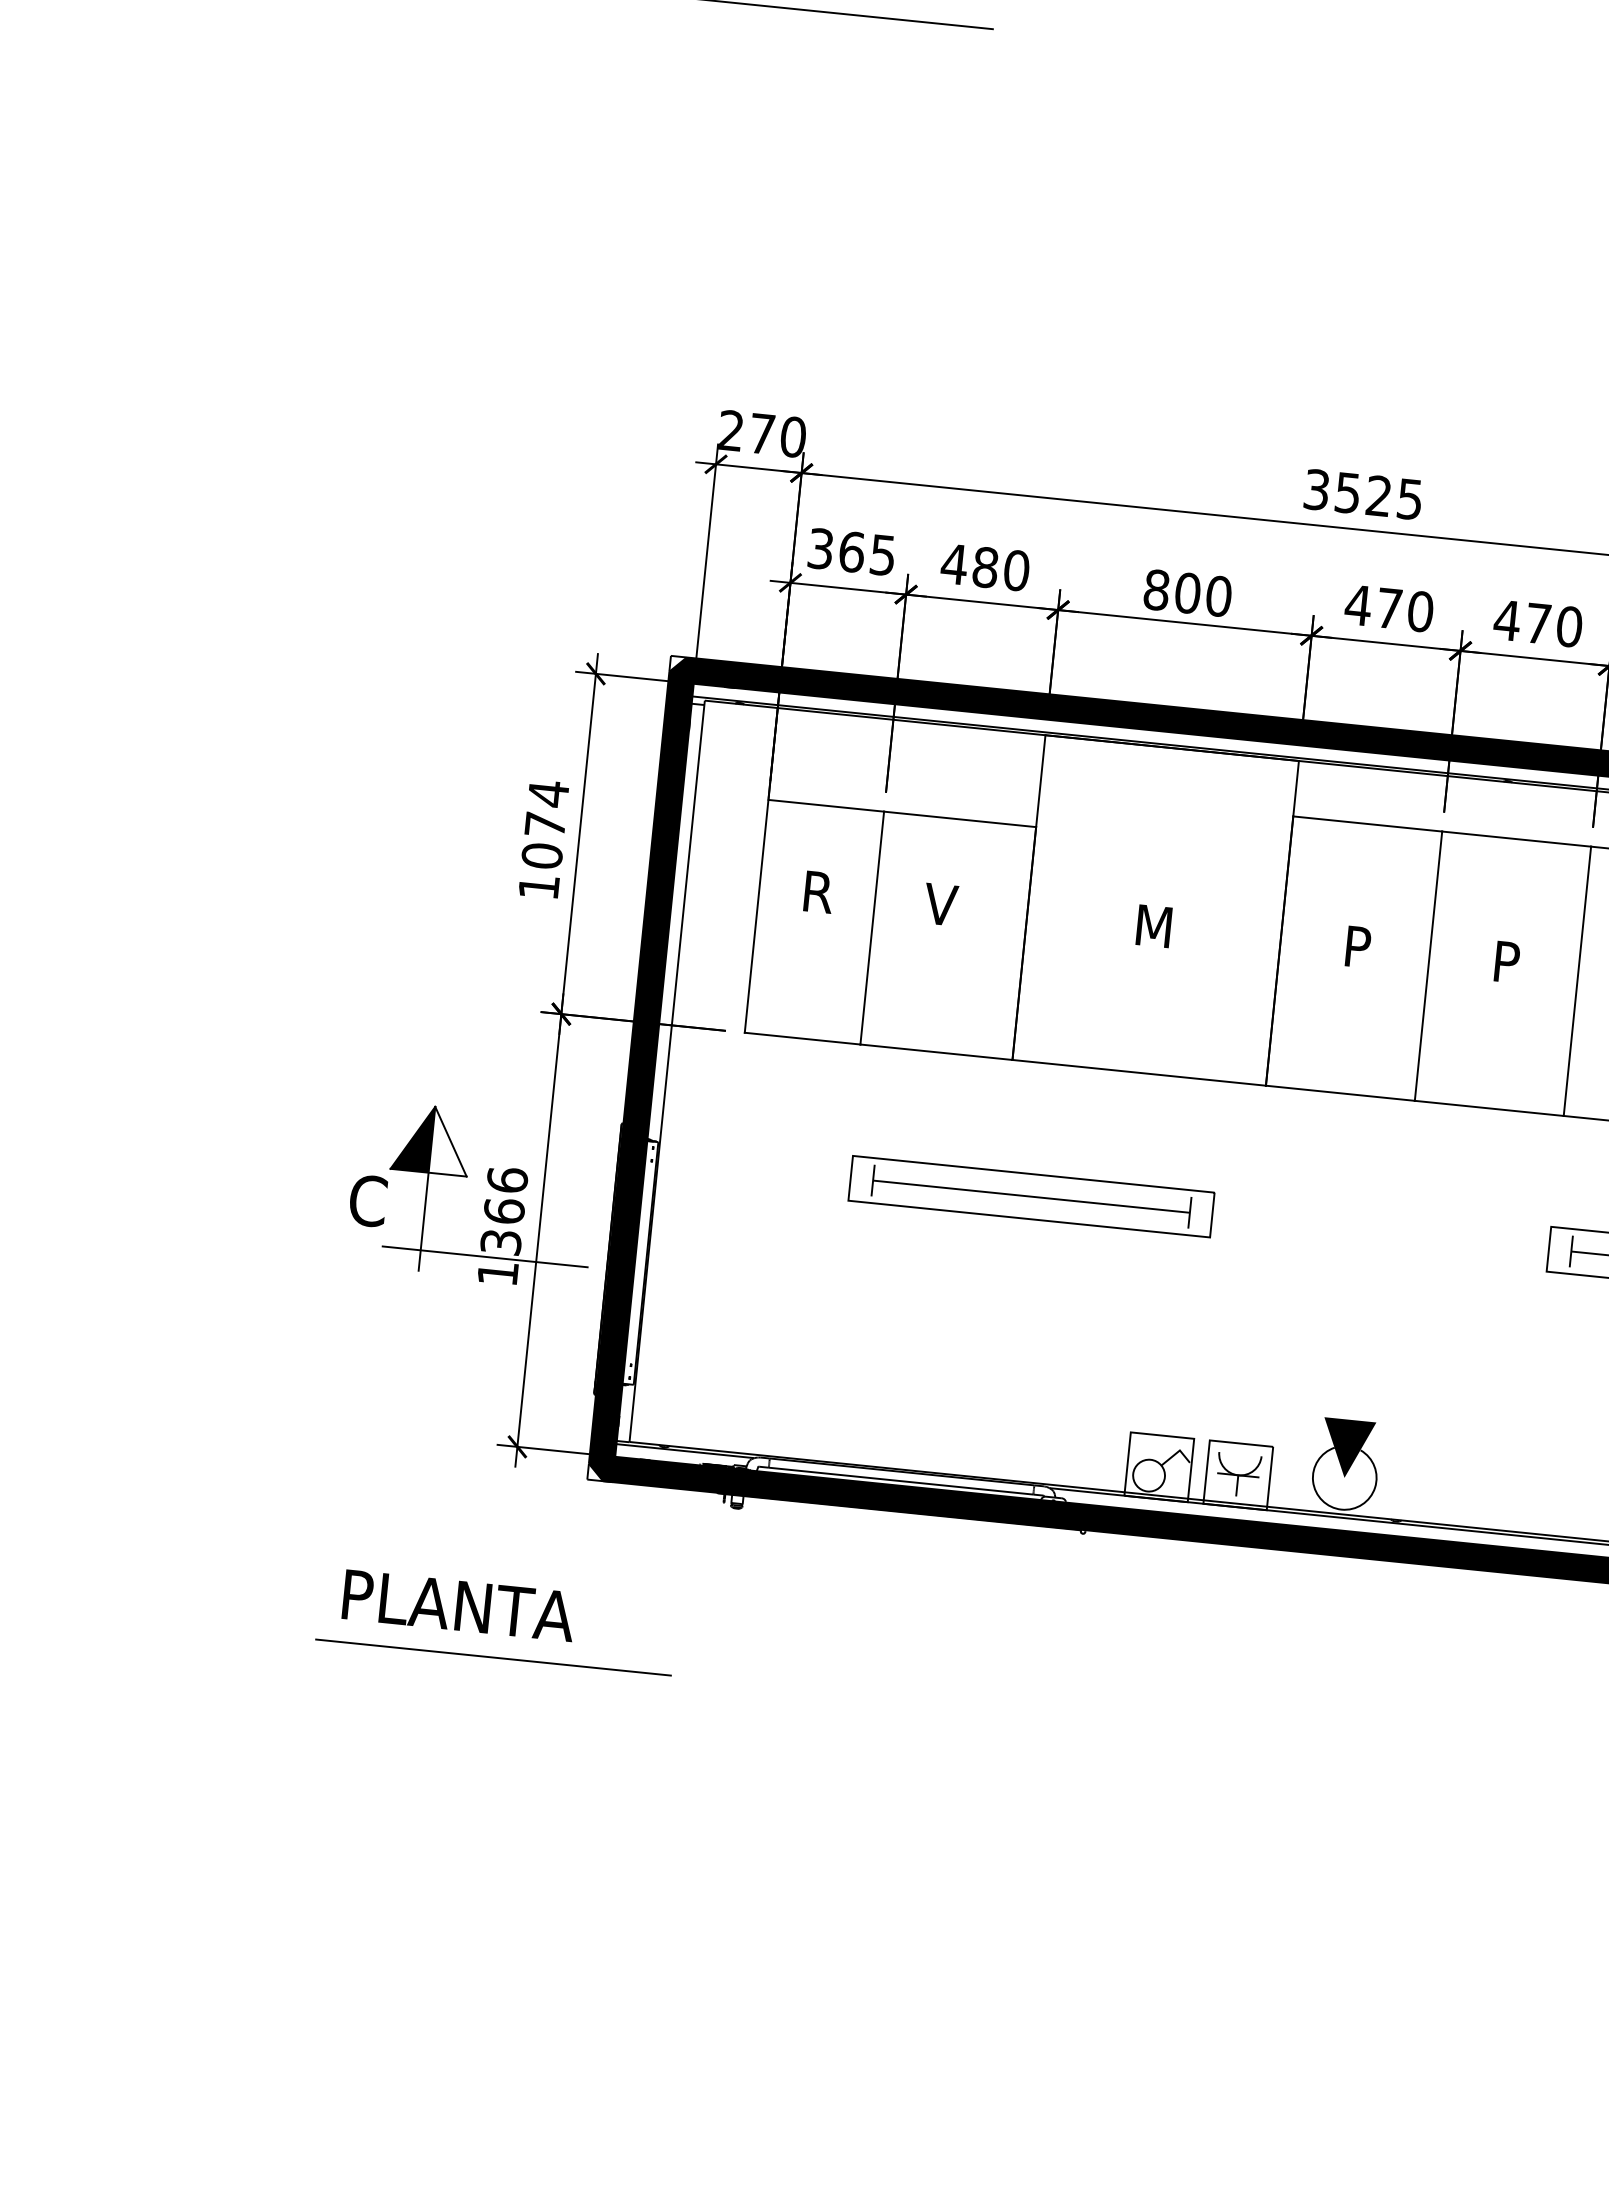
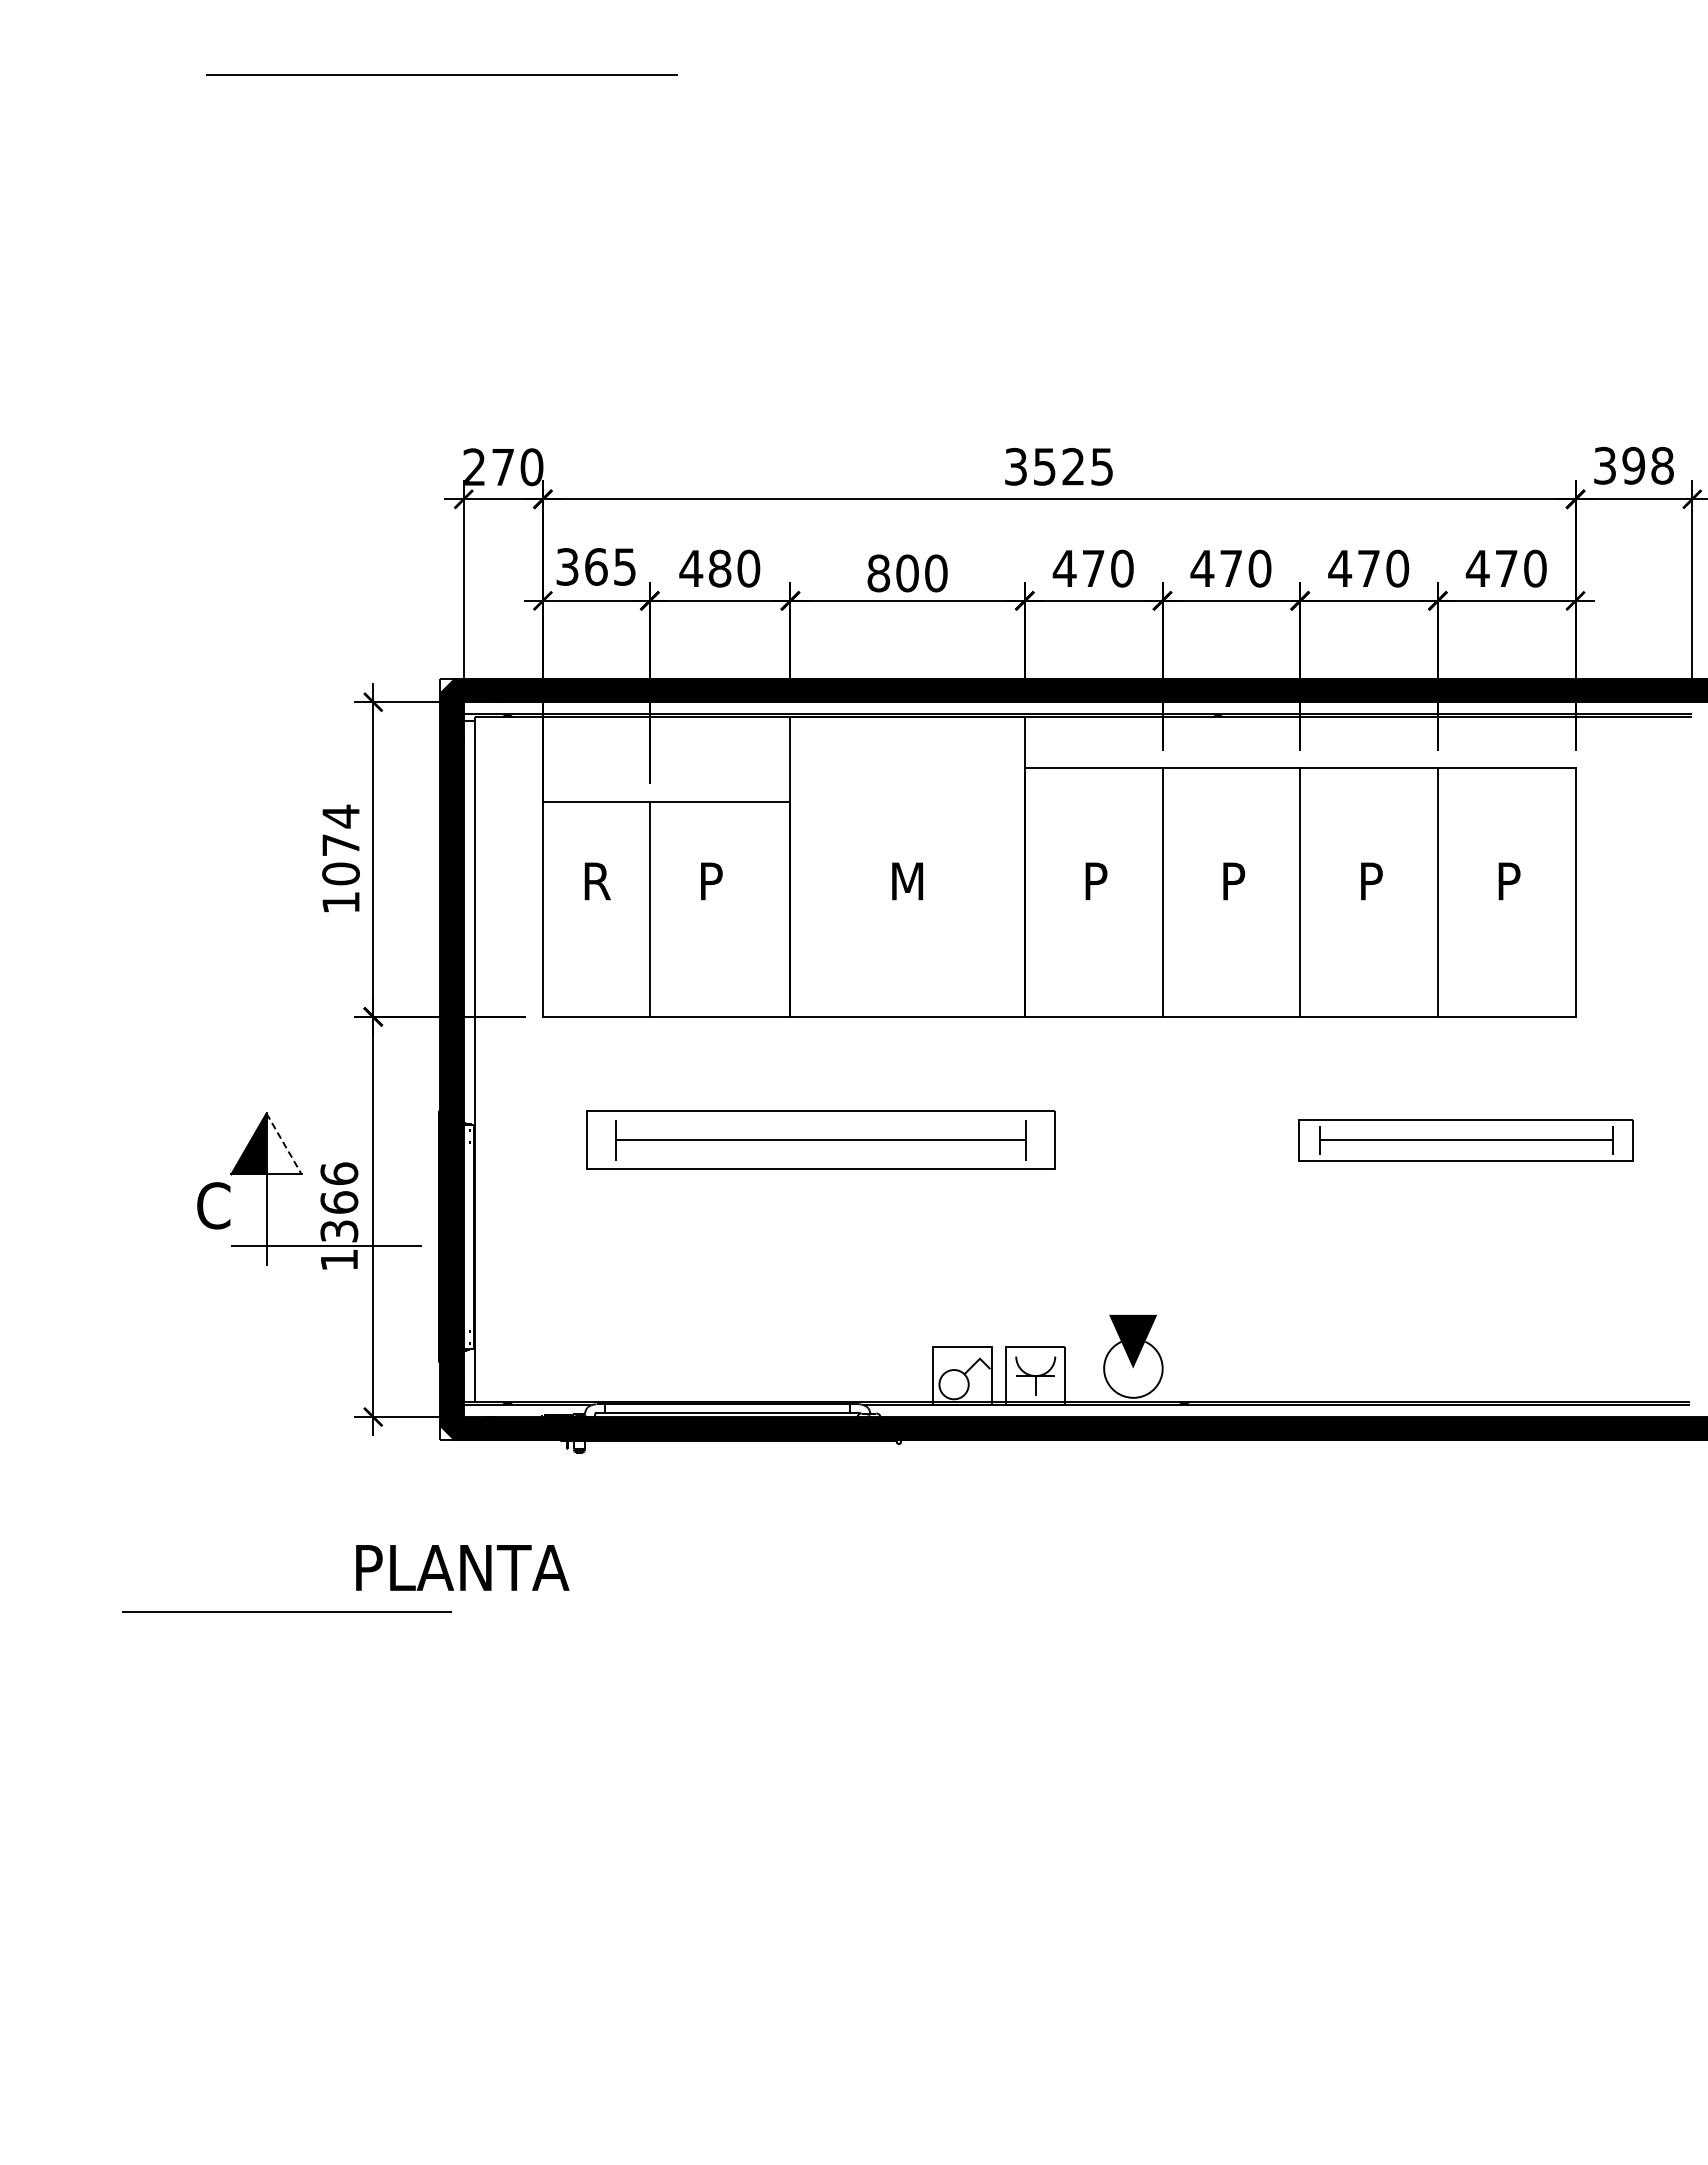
text: (940, 904) -> (710, 881), V -> P
line: (451, 1142) -> (284, 1144), solid -> dashed
part: (1031, 1196) -> (820, 1140), size x1.4
text: (458, 1605) -> (462, 1567), moved
line: (493, 1656) -> (286, 1611), moved

